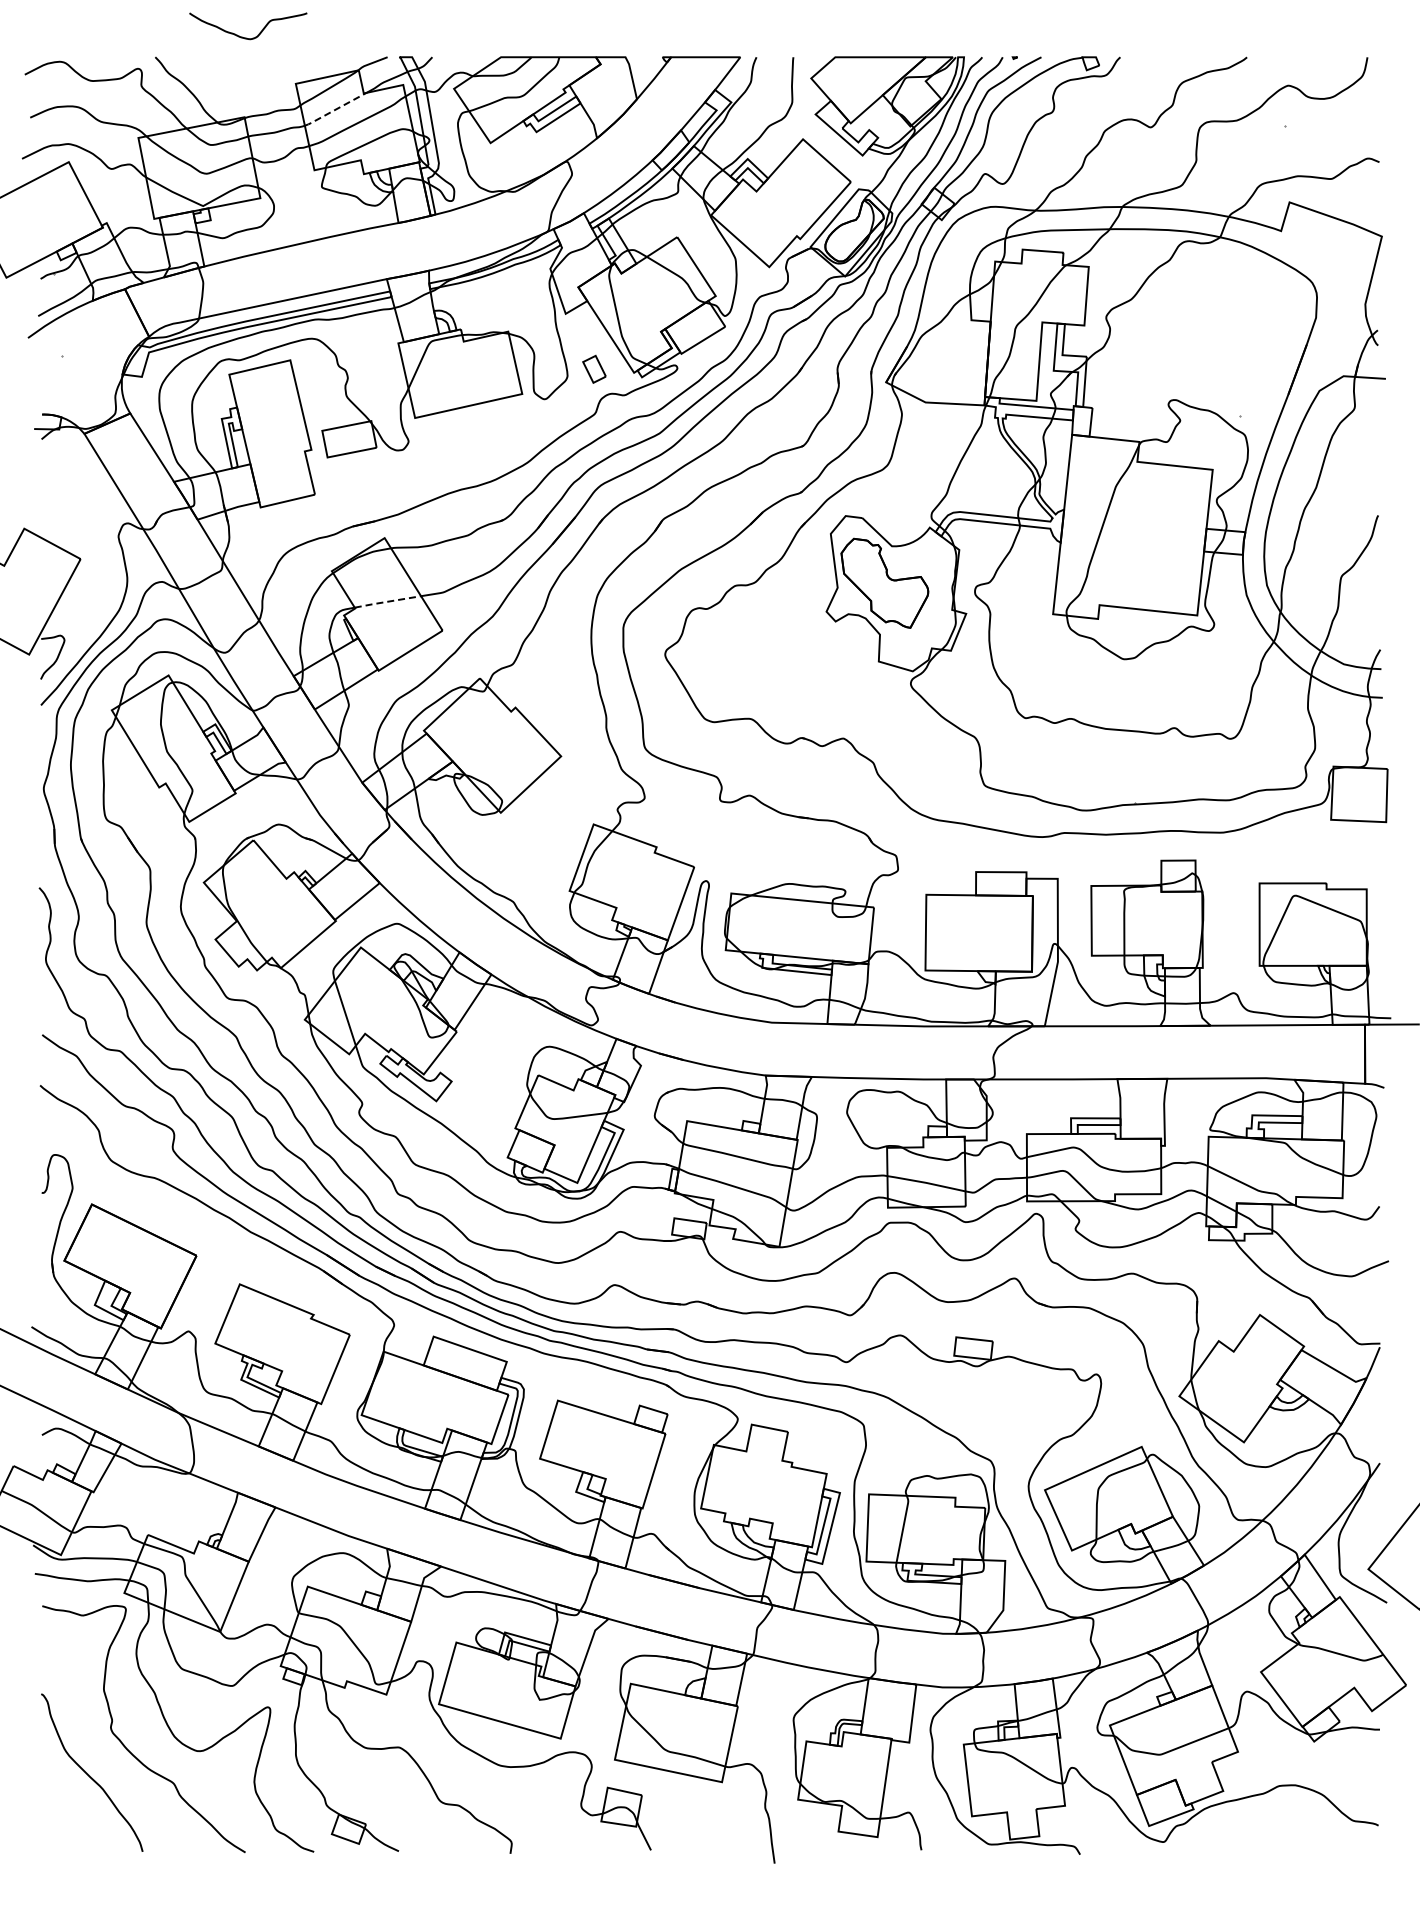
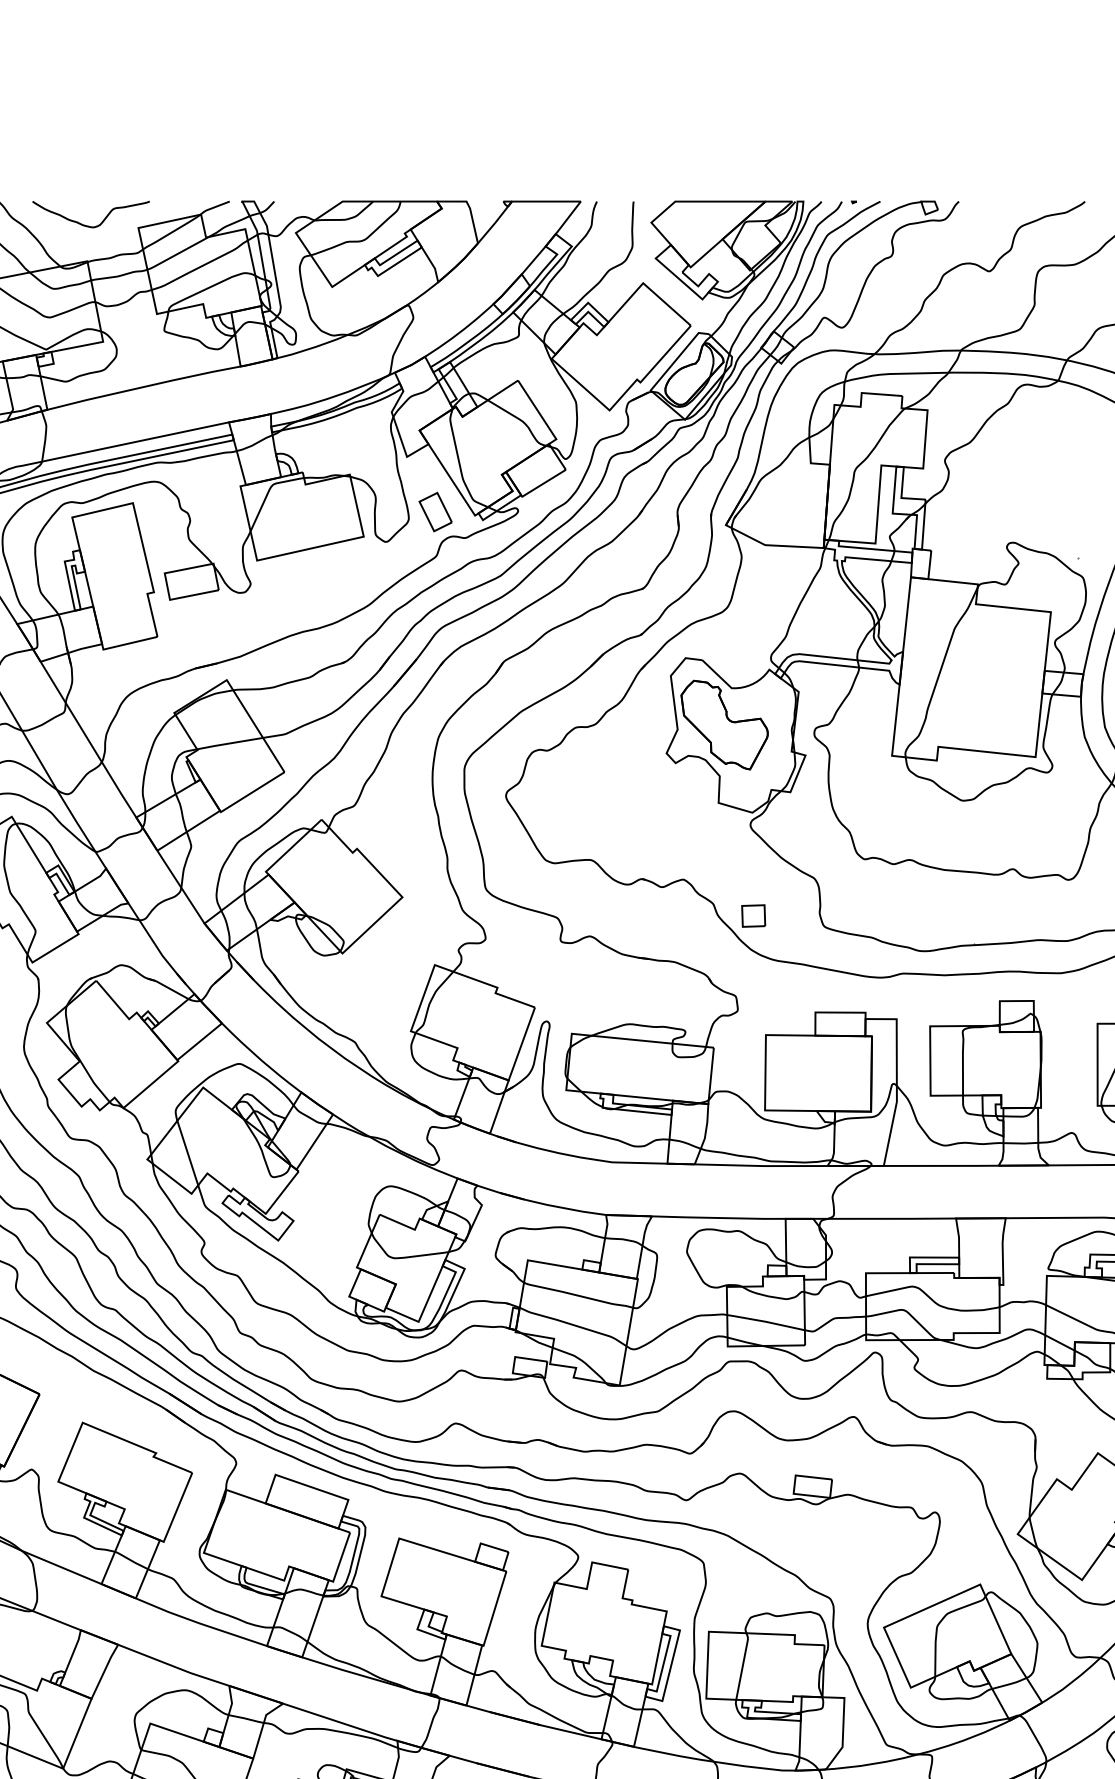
curve: (246, 37) -> (89, 225), moved
line: (334, 110) -> (176, 254), dashed -> solid
part: (594, 369) -> (435, 512), size x1.43
line: (387, 601) -> (229, 743), dashed -> solid
part: (913, 774) -> (753, 915), added

